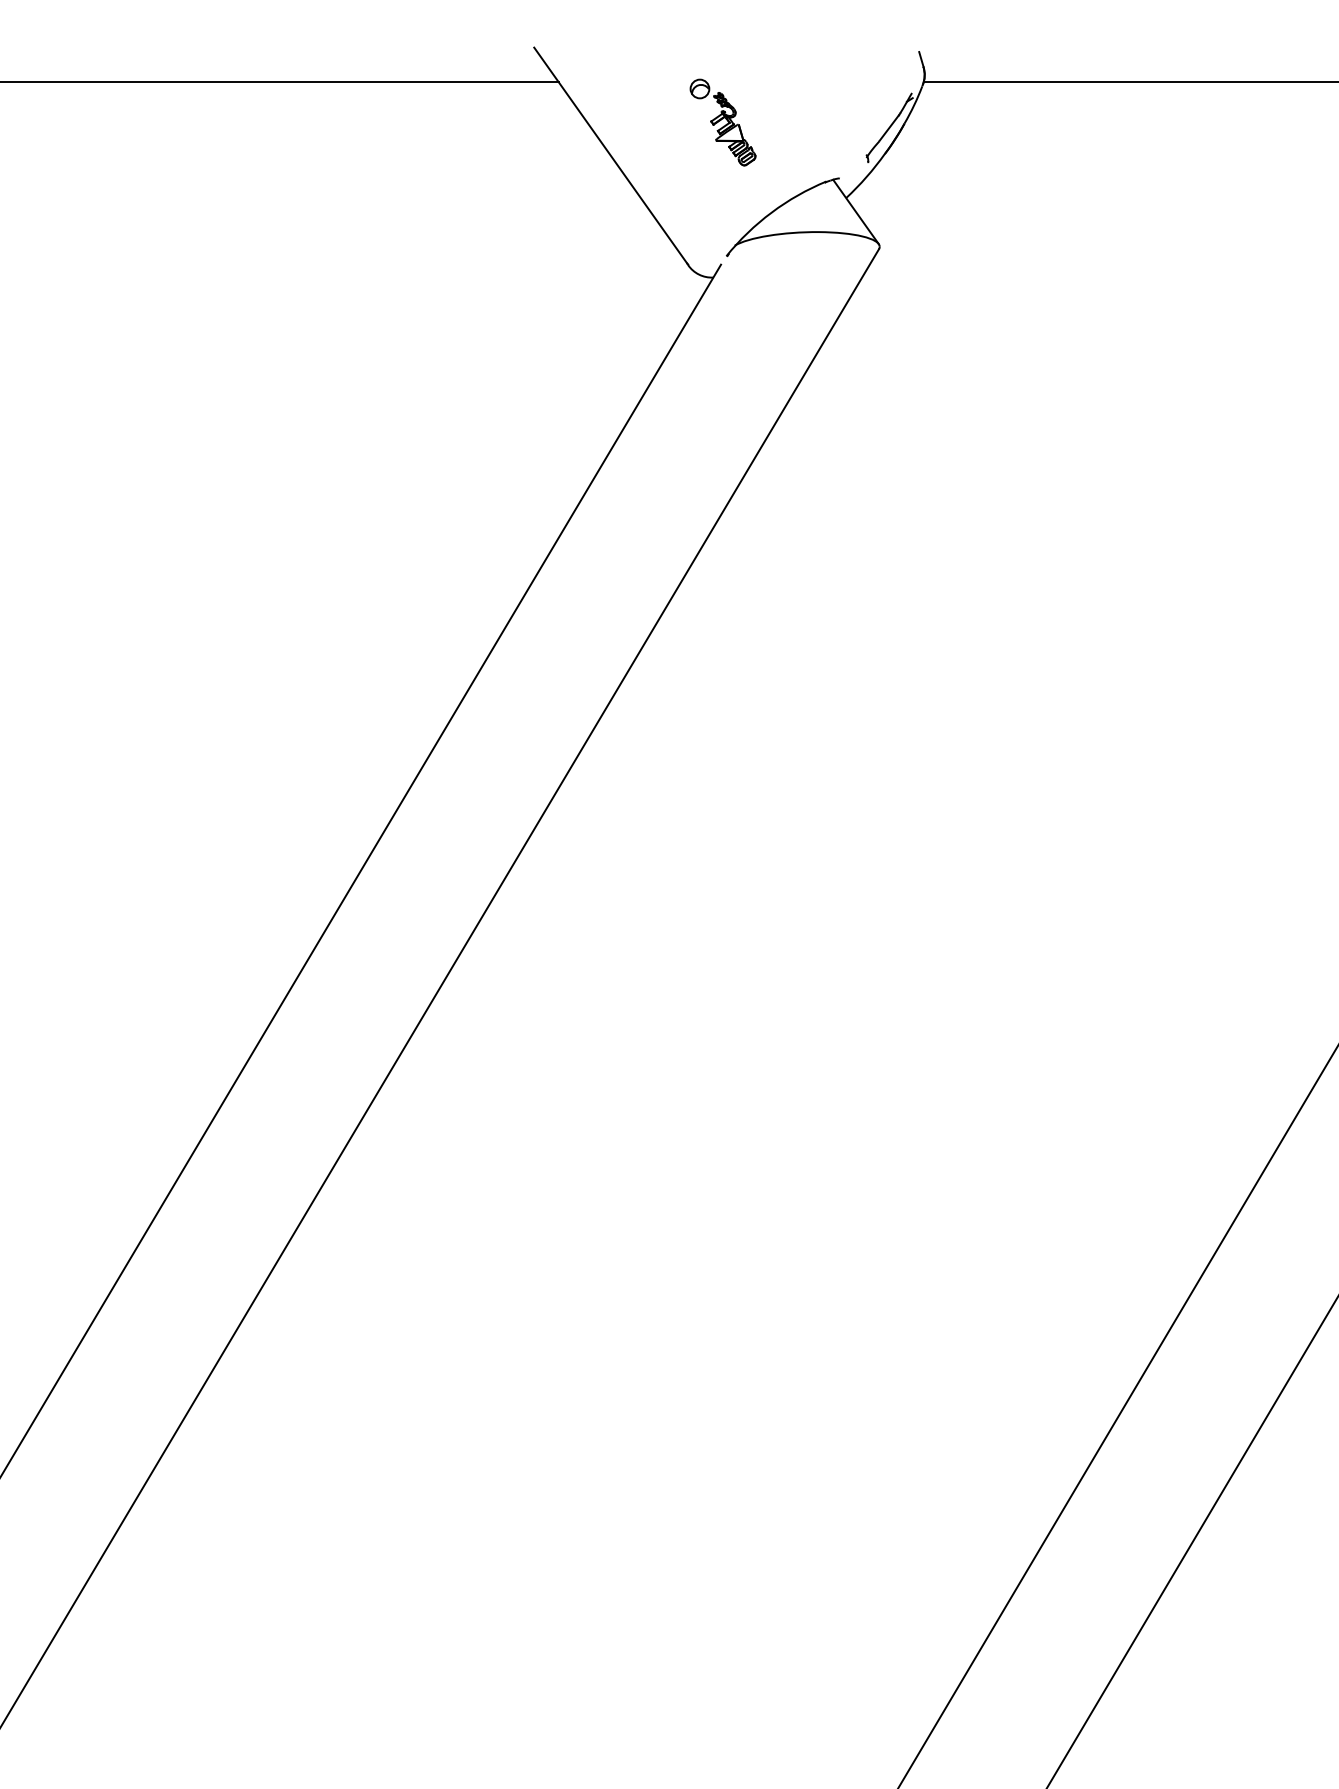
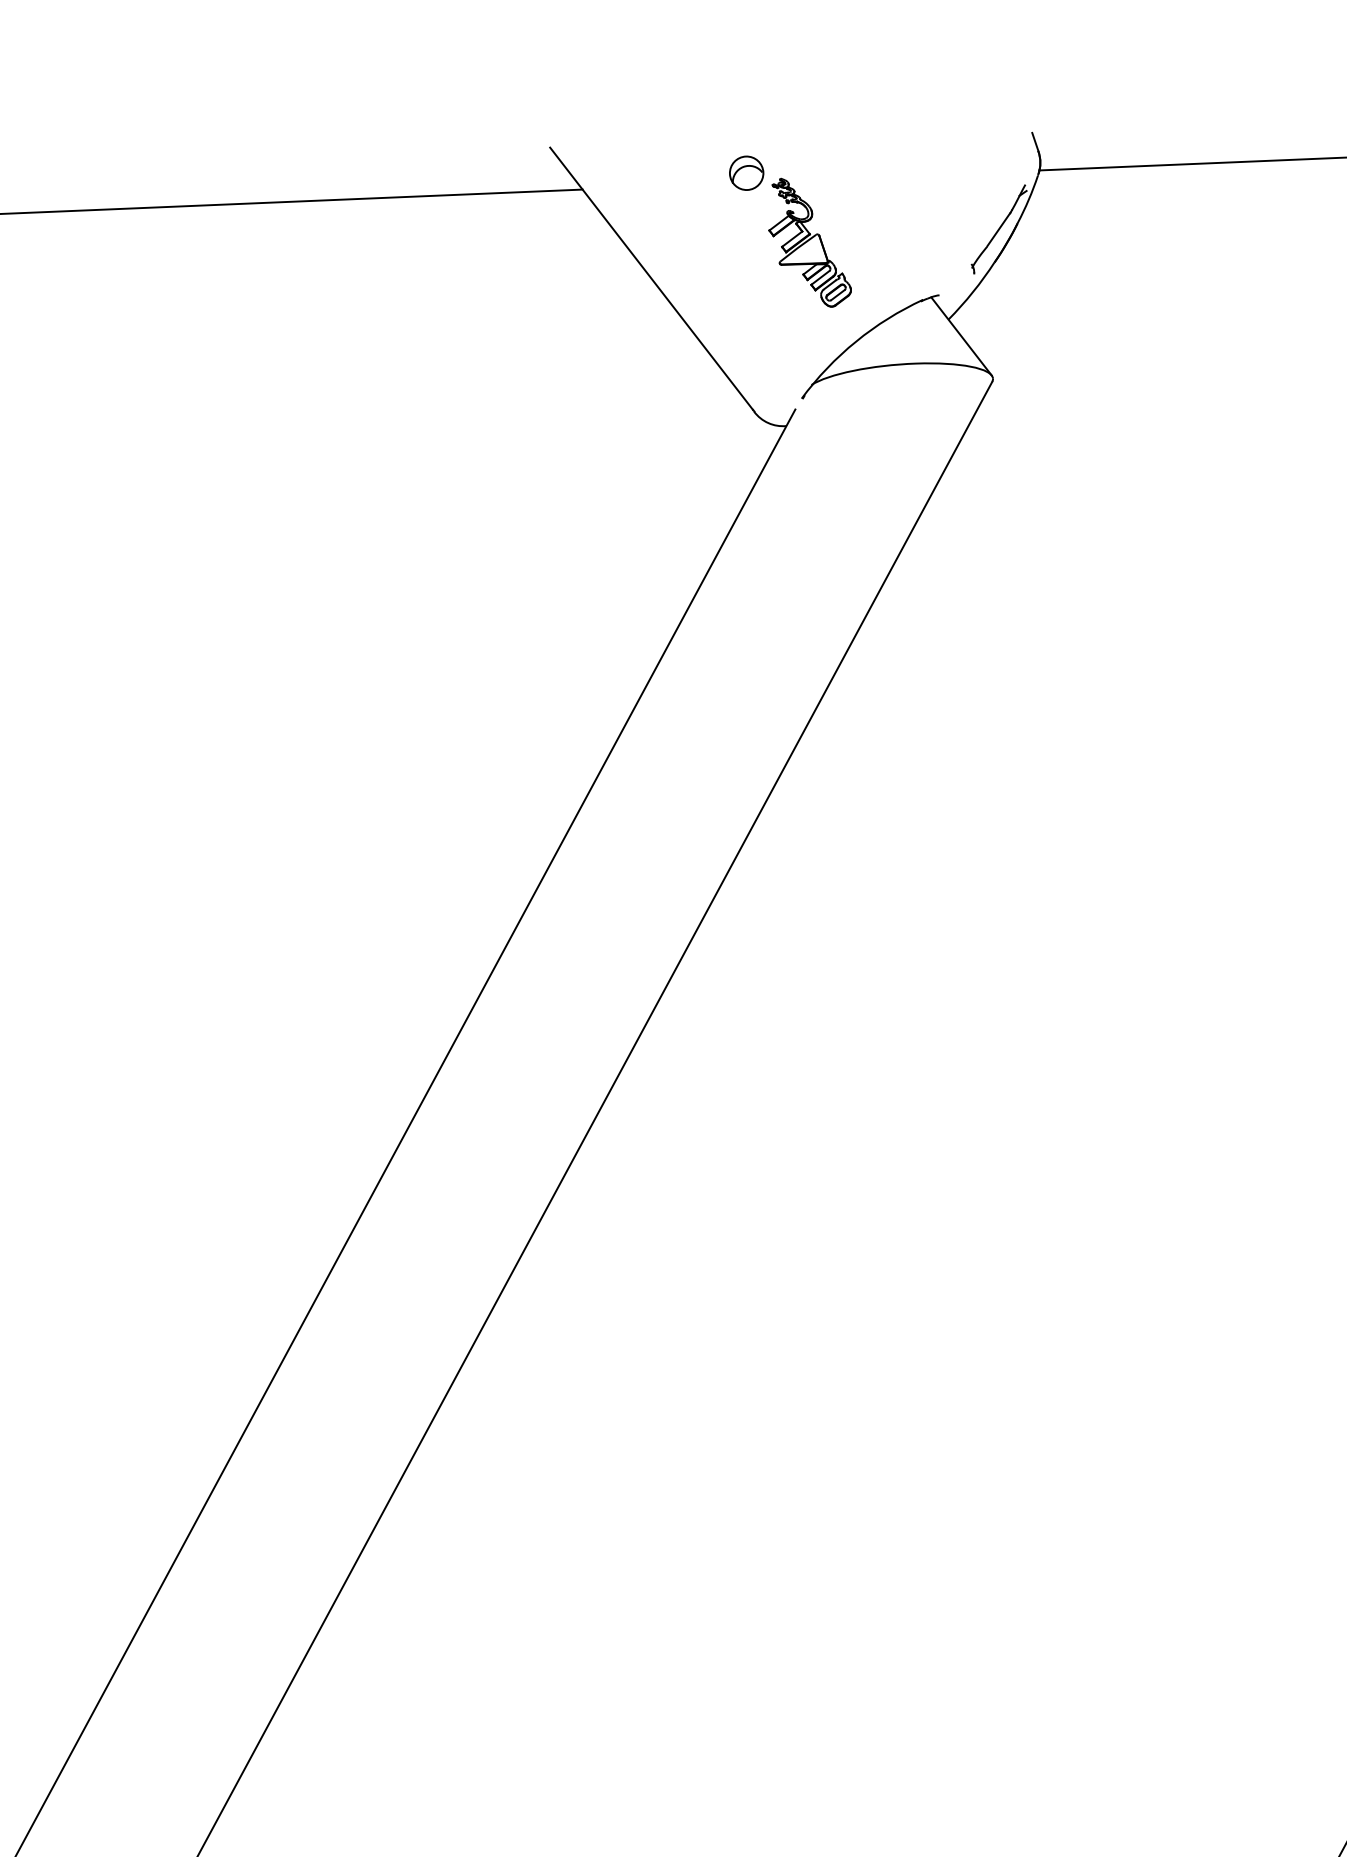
part: (722, 122) -> (789, 231), size x1.43

